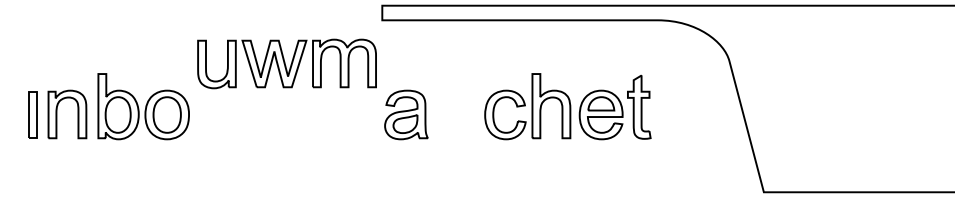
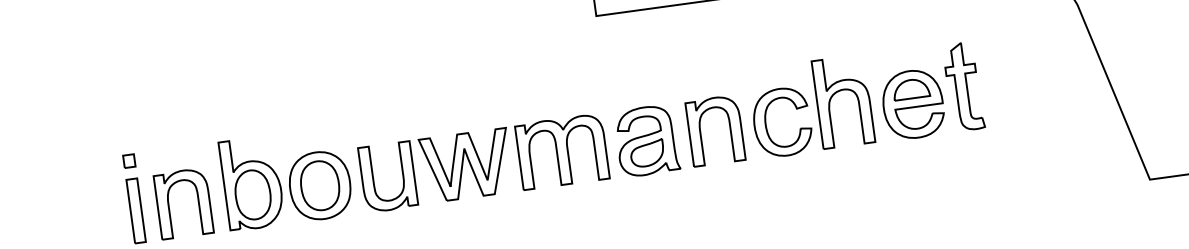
part: (286, 63) -> (483, 162), moved
part: (32, 78) -> (129, 161), added
part: (446, 114) -> (701, 132), added

